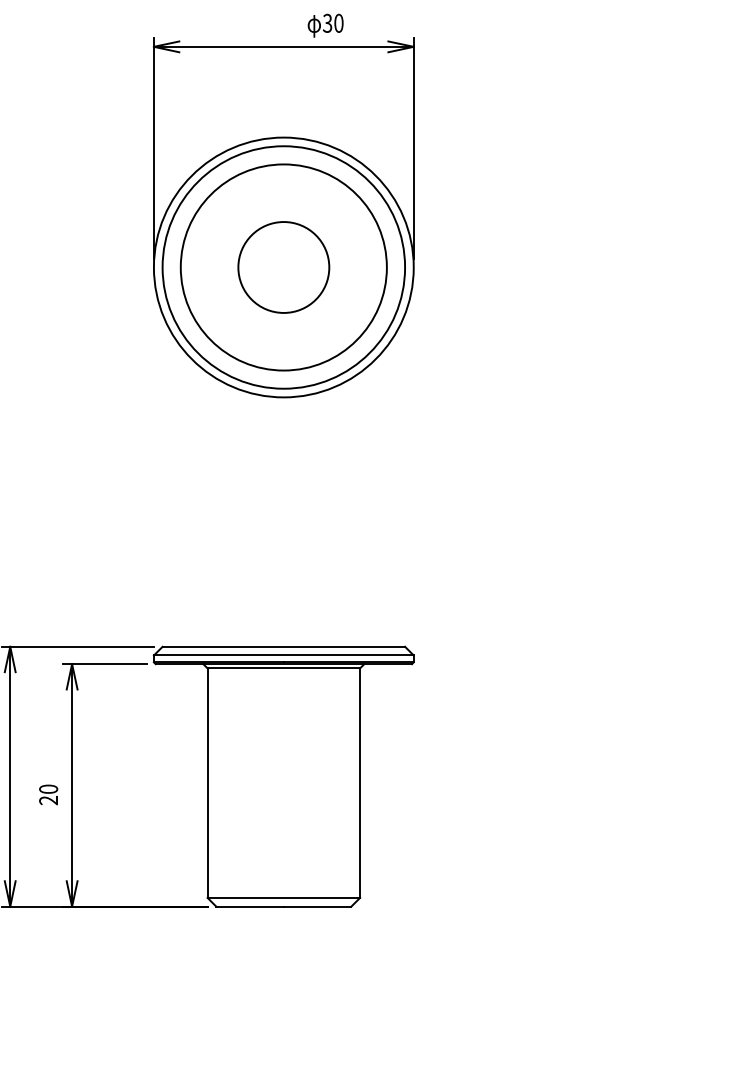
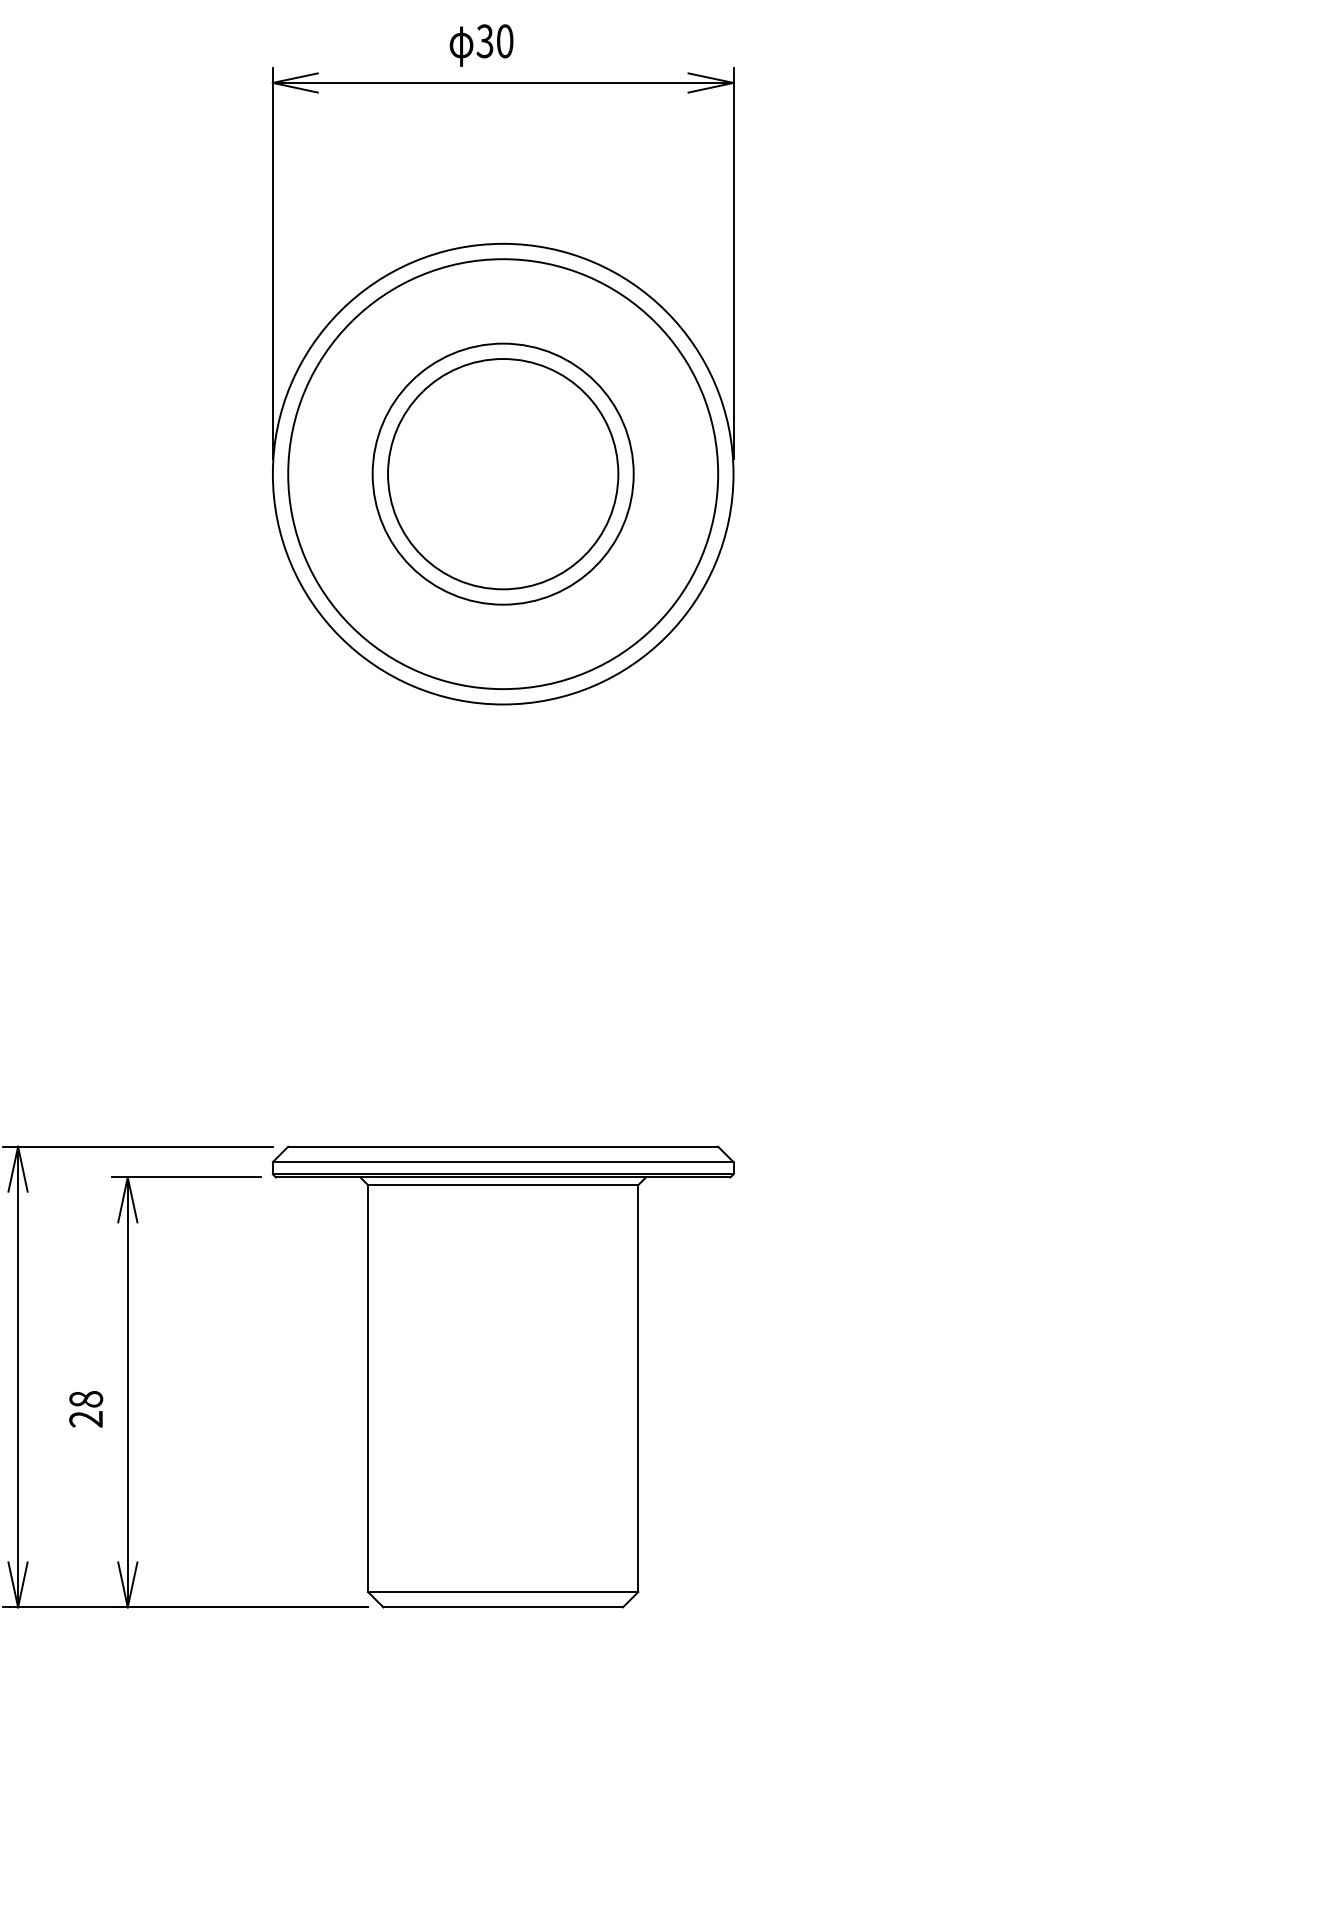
text: (325, 25) -> (481, 45), moved
circle: (283, 267) -> (502, 474), size x0.71
circle: (283, 267) -> (502, 474), size x1.43
text: (48, 788) -> (85, 1397), 20 -> 28

